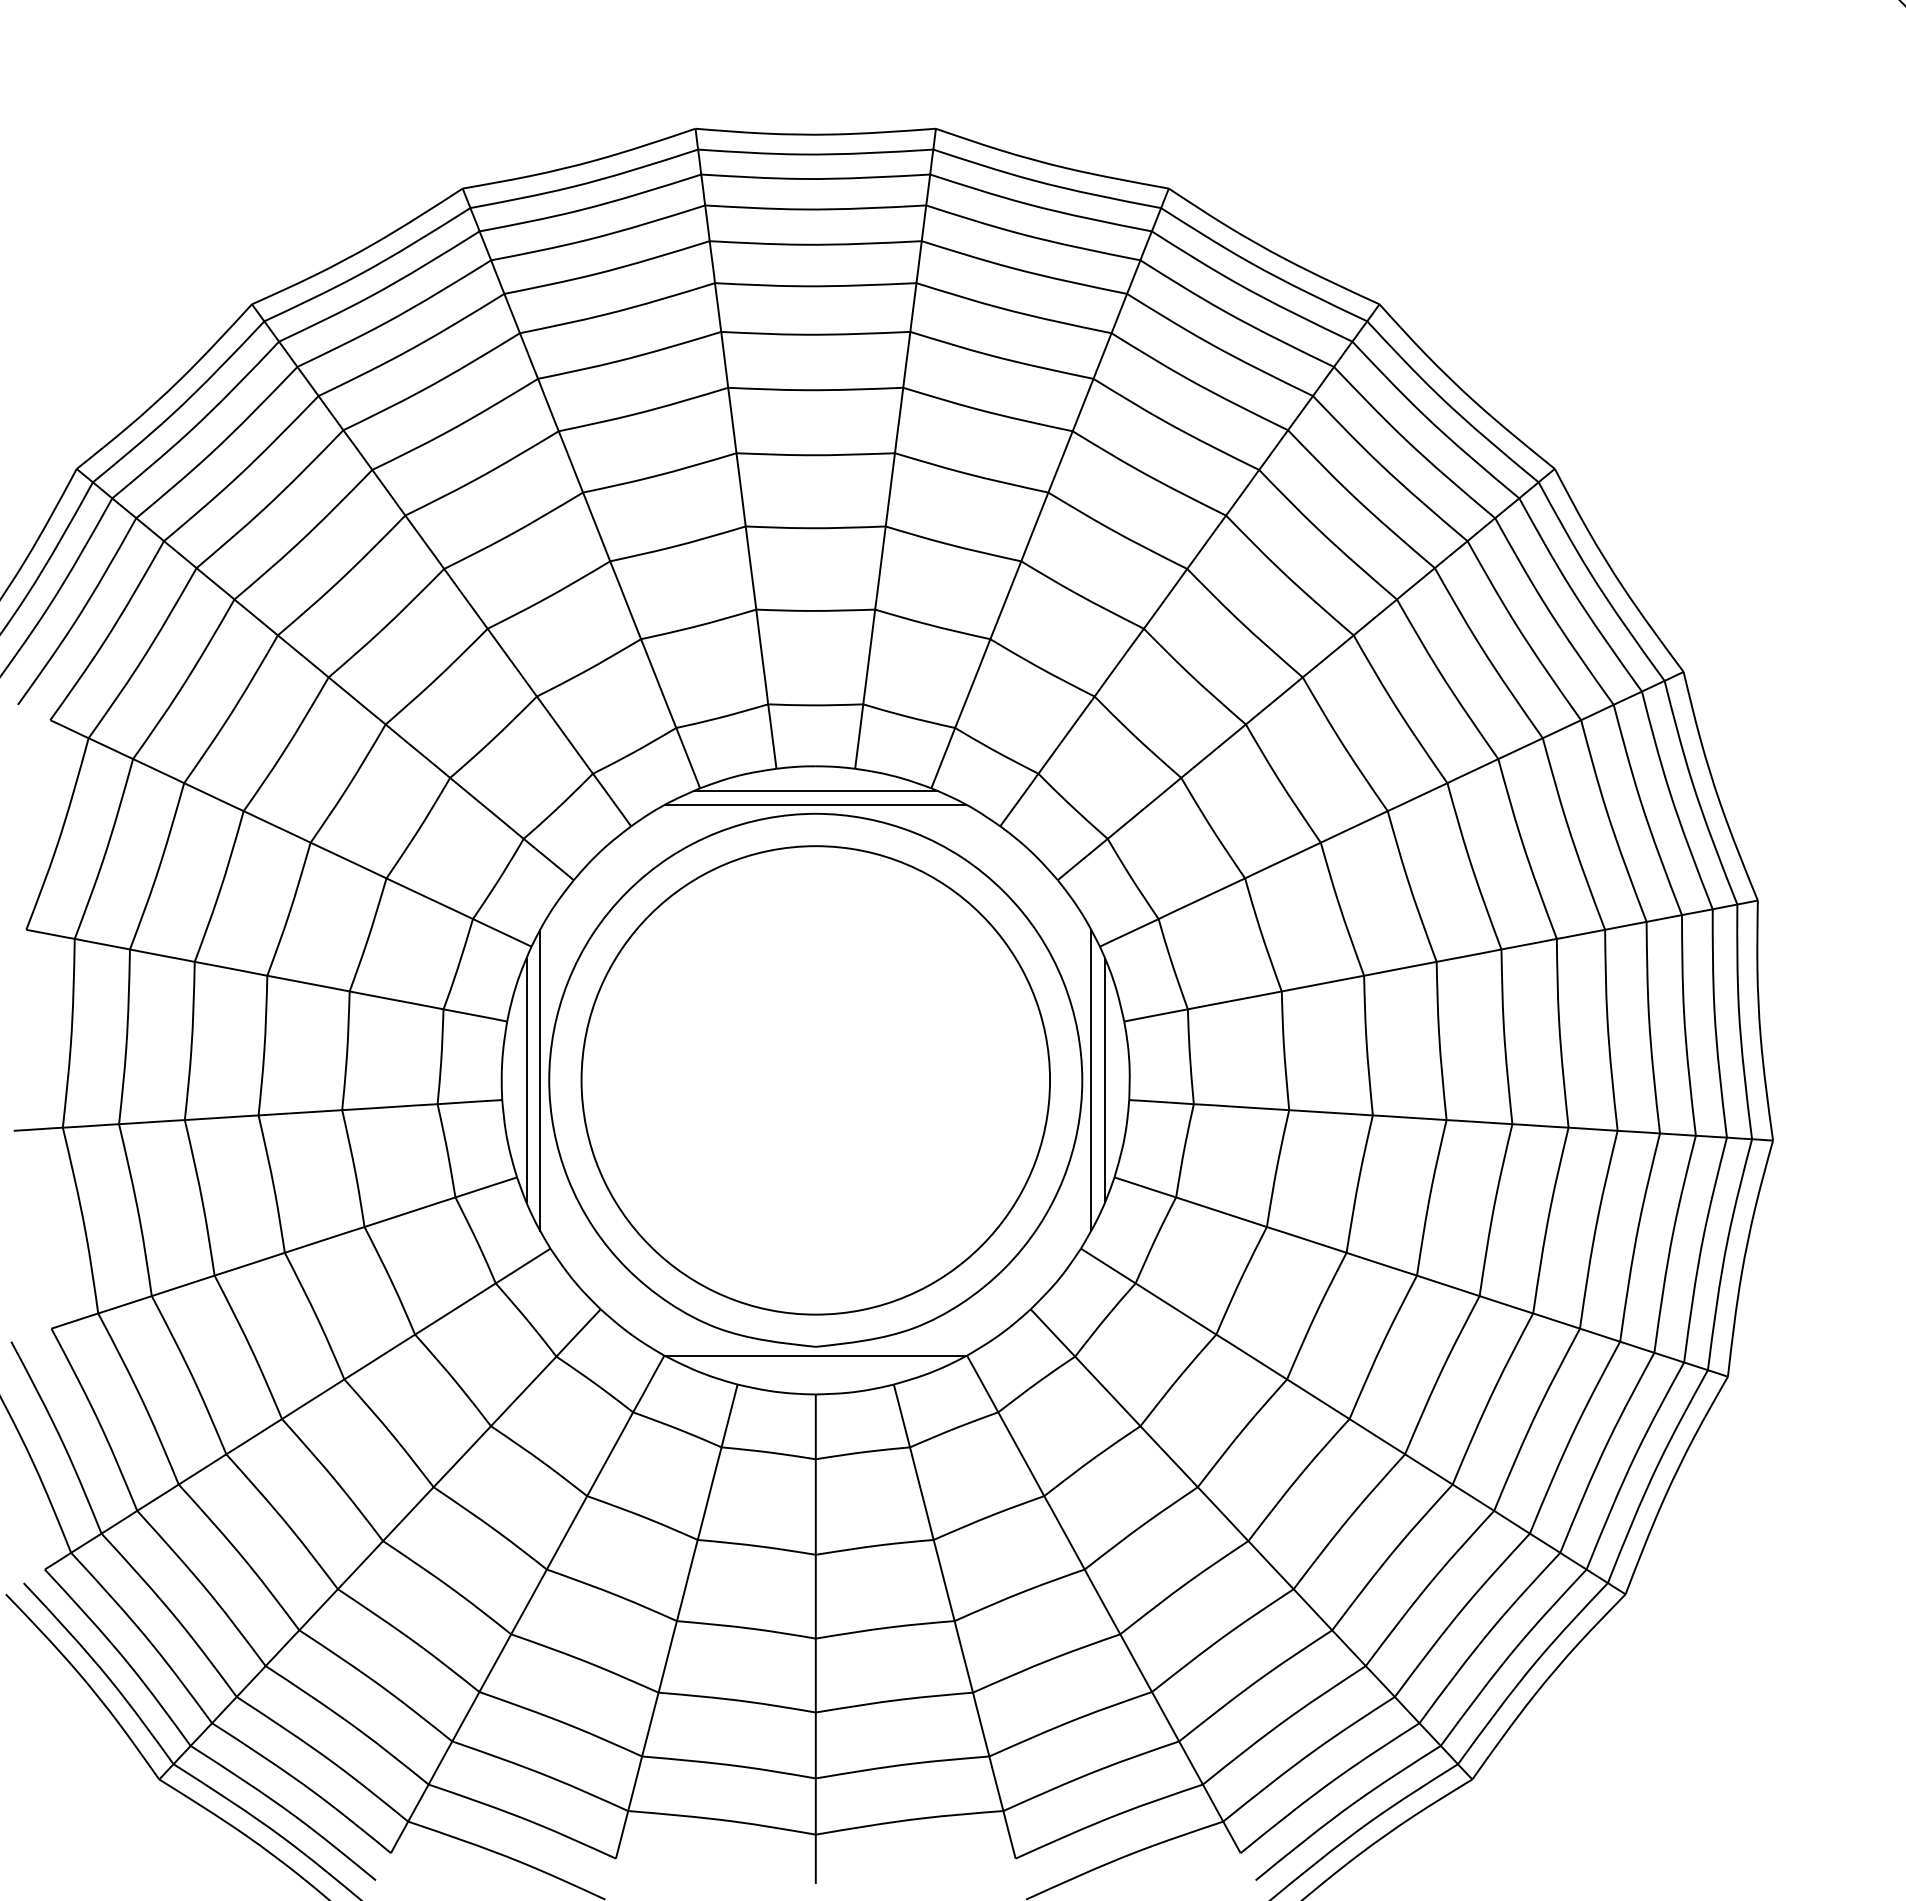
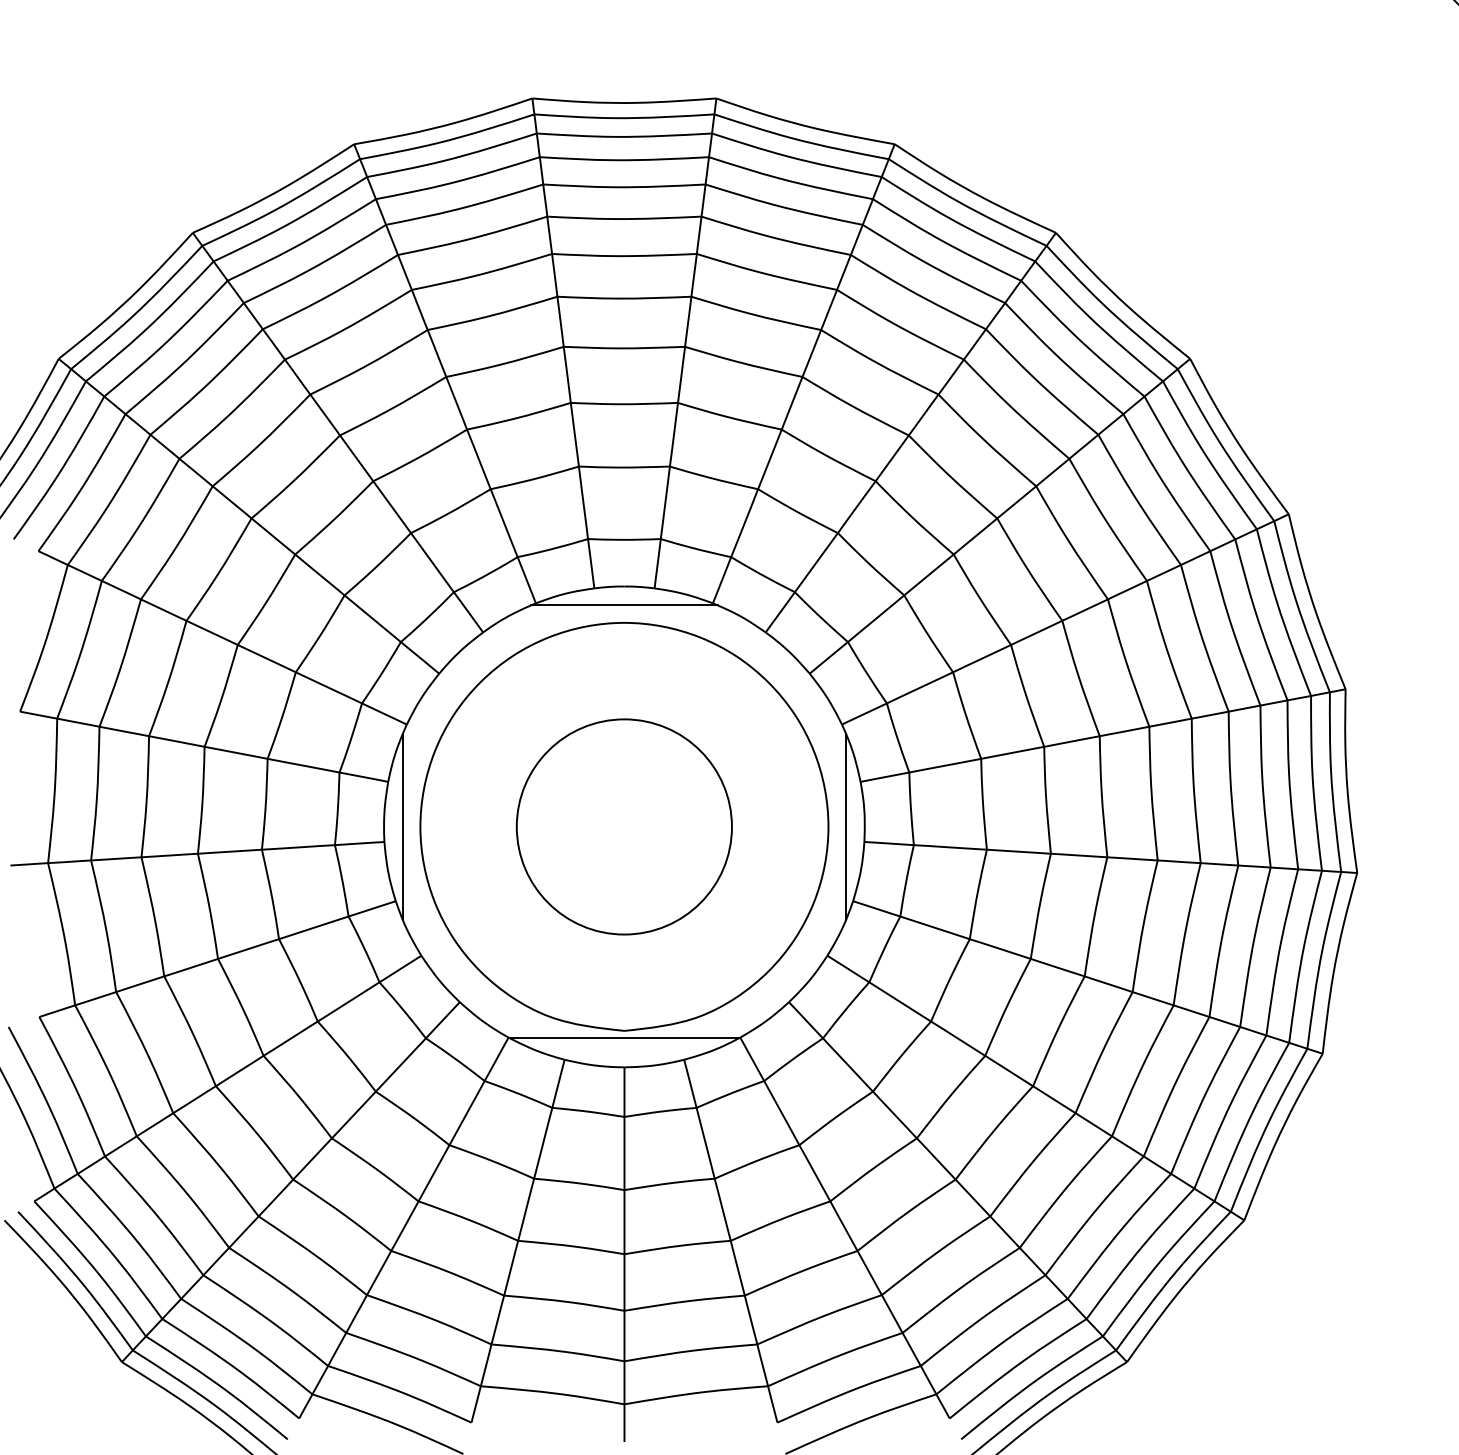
line: (815, 804) -> (624, 615), removed
line: (540, 1080) -> (413, 827), removed
circle: (815, 1080) -> (624, 827), size x0.6
line: (1091, 1080) -> (835, 827), removed

